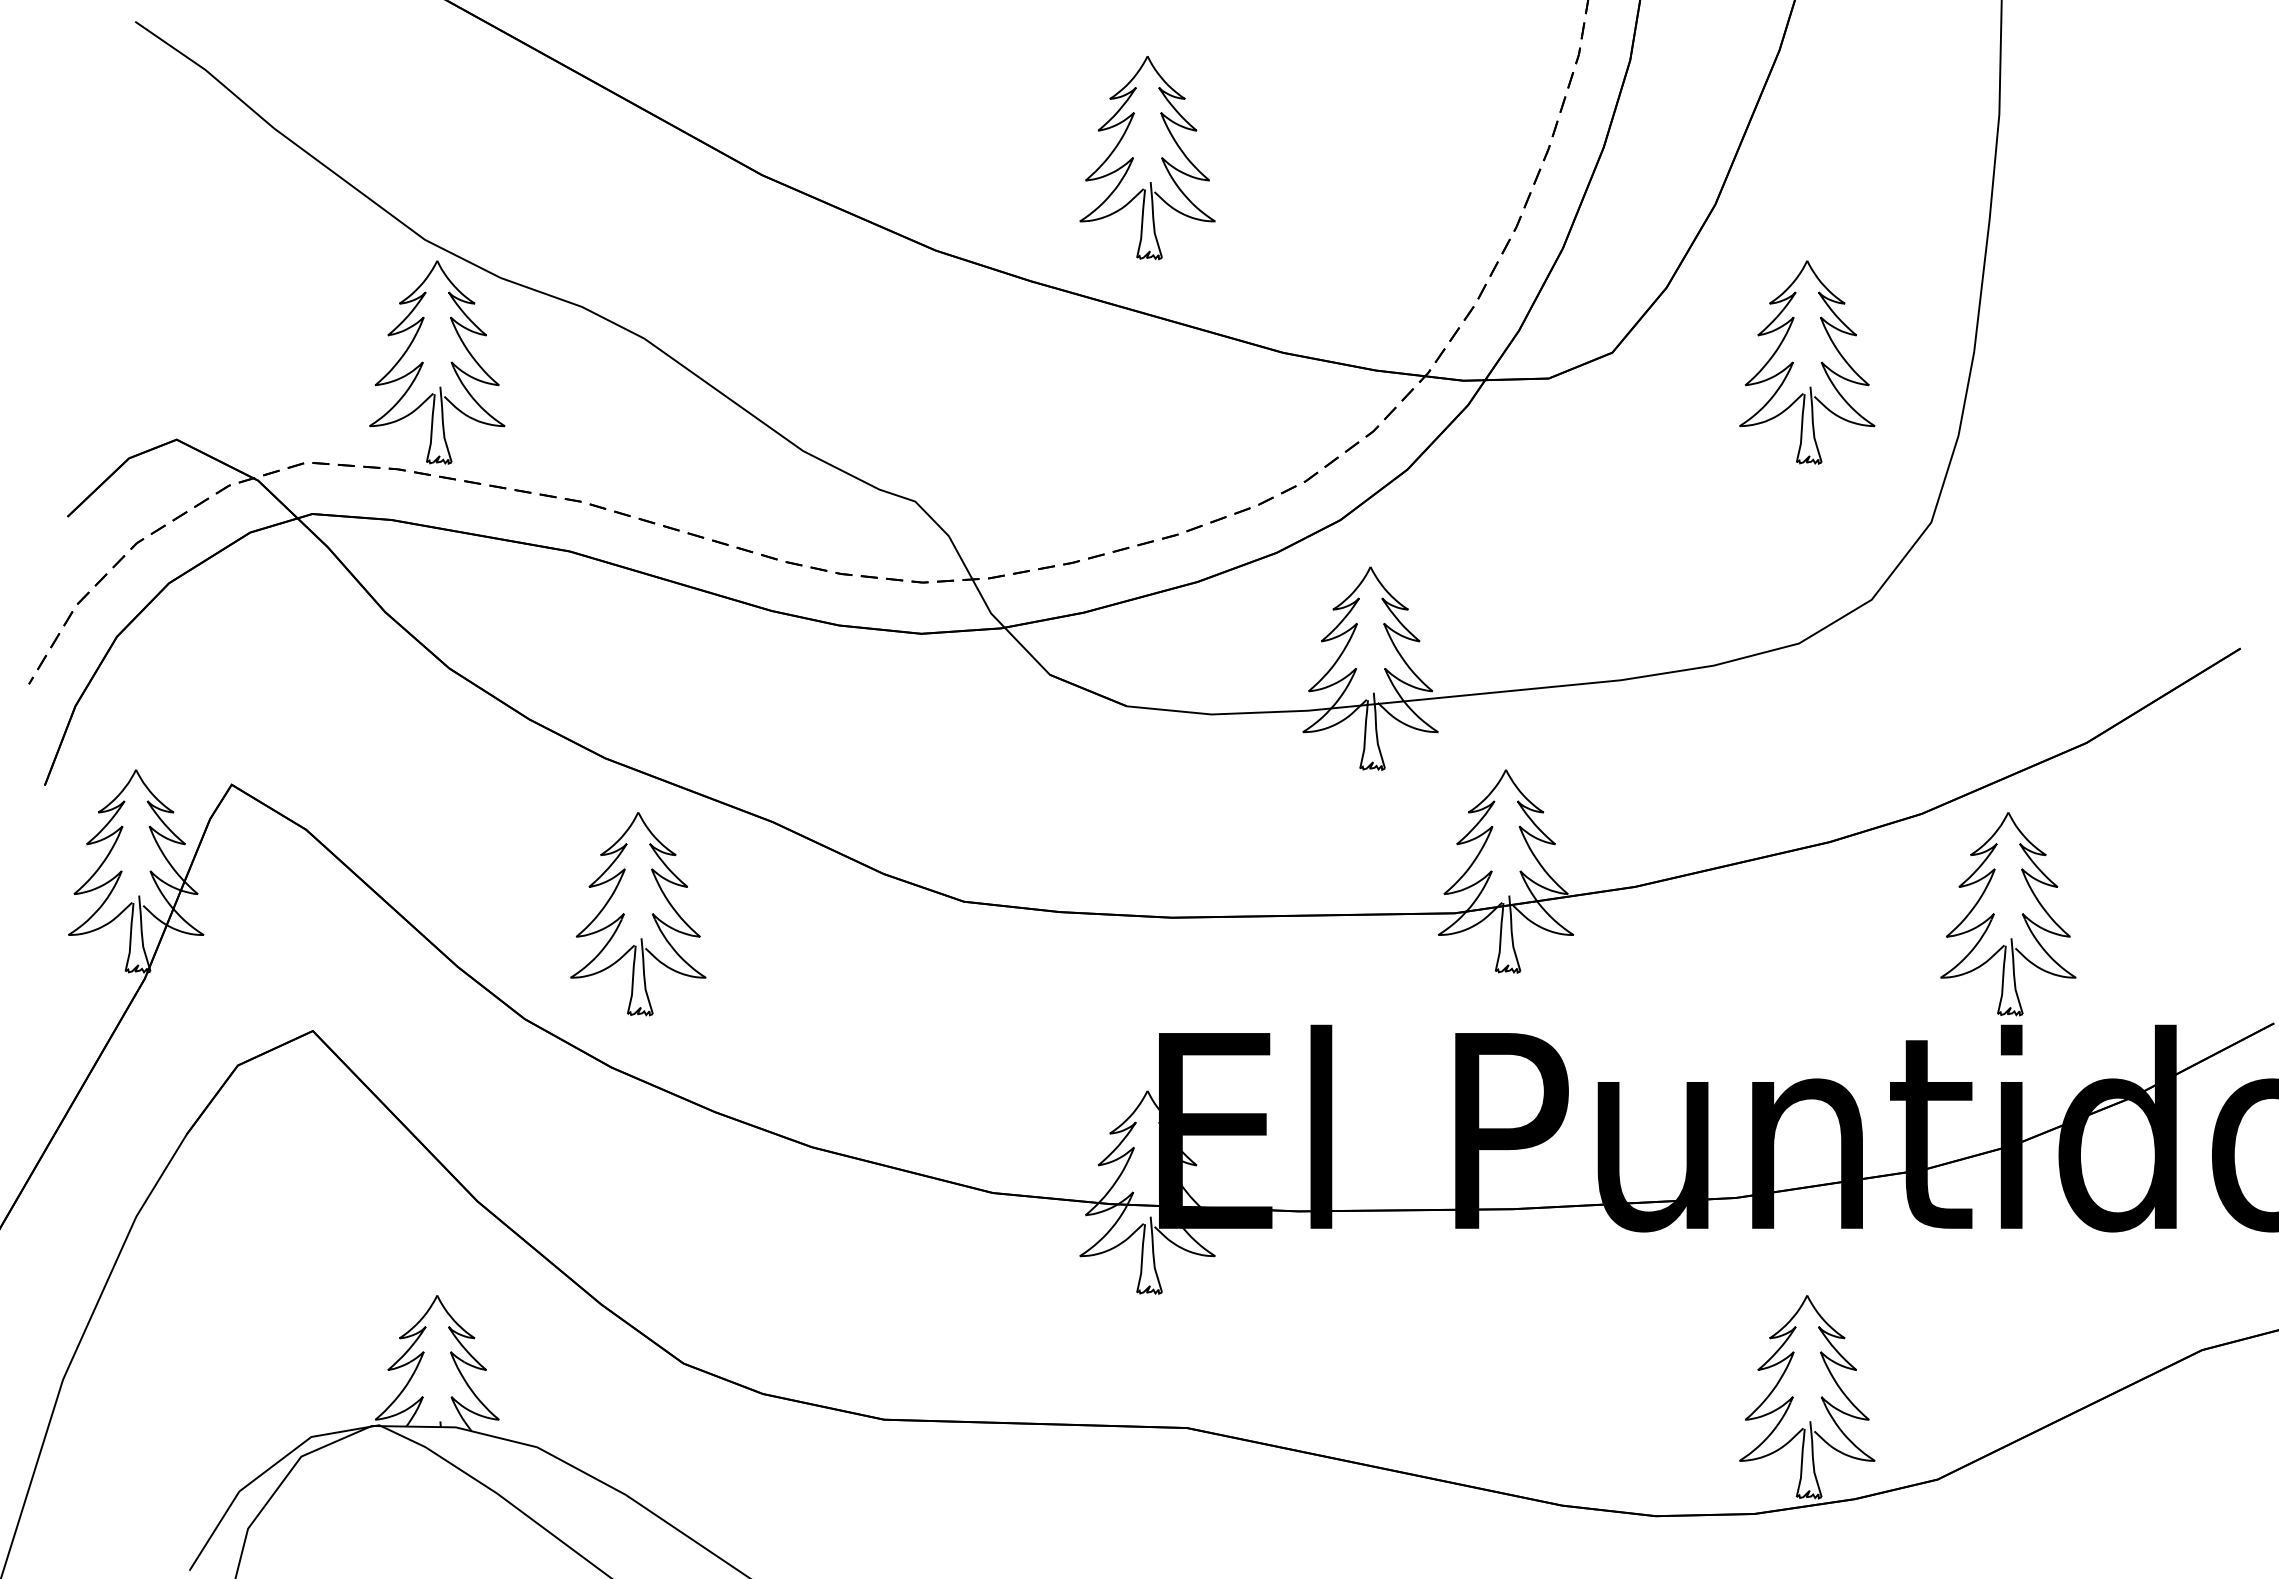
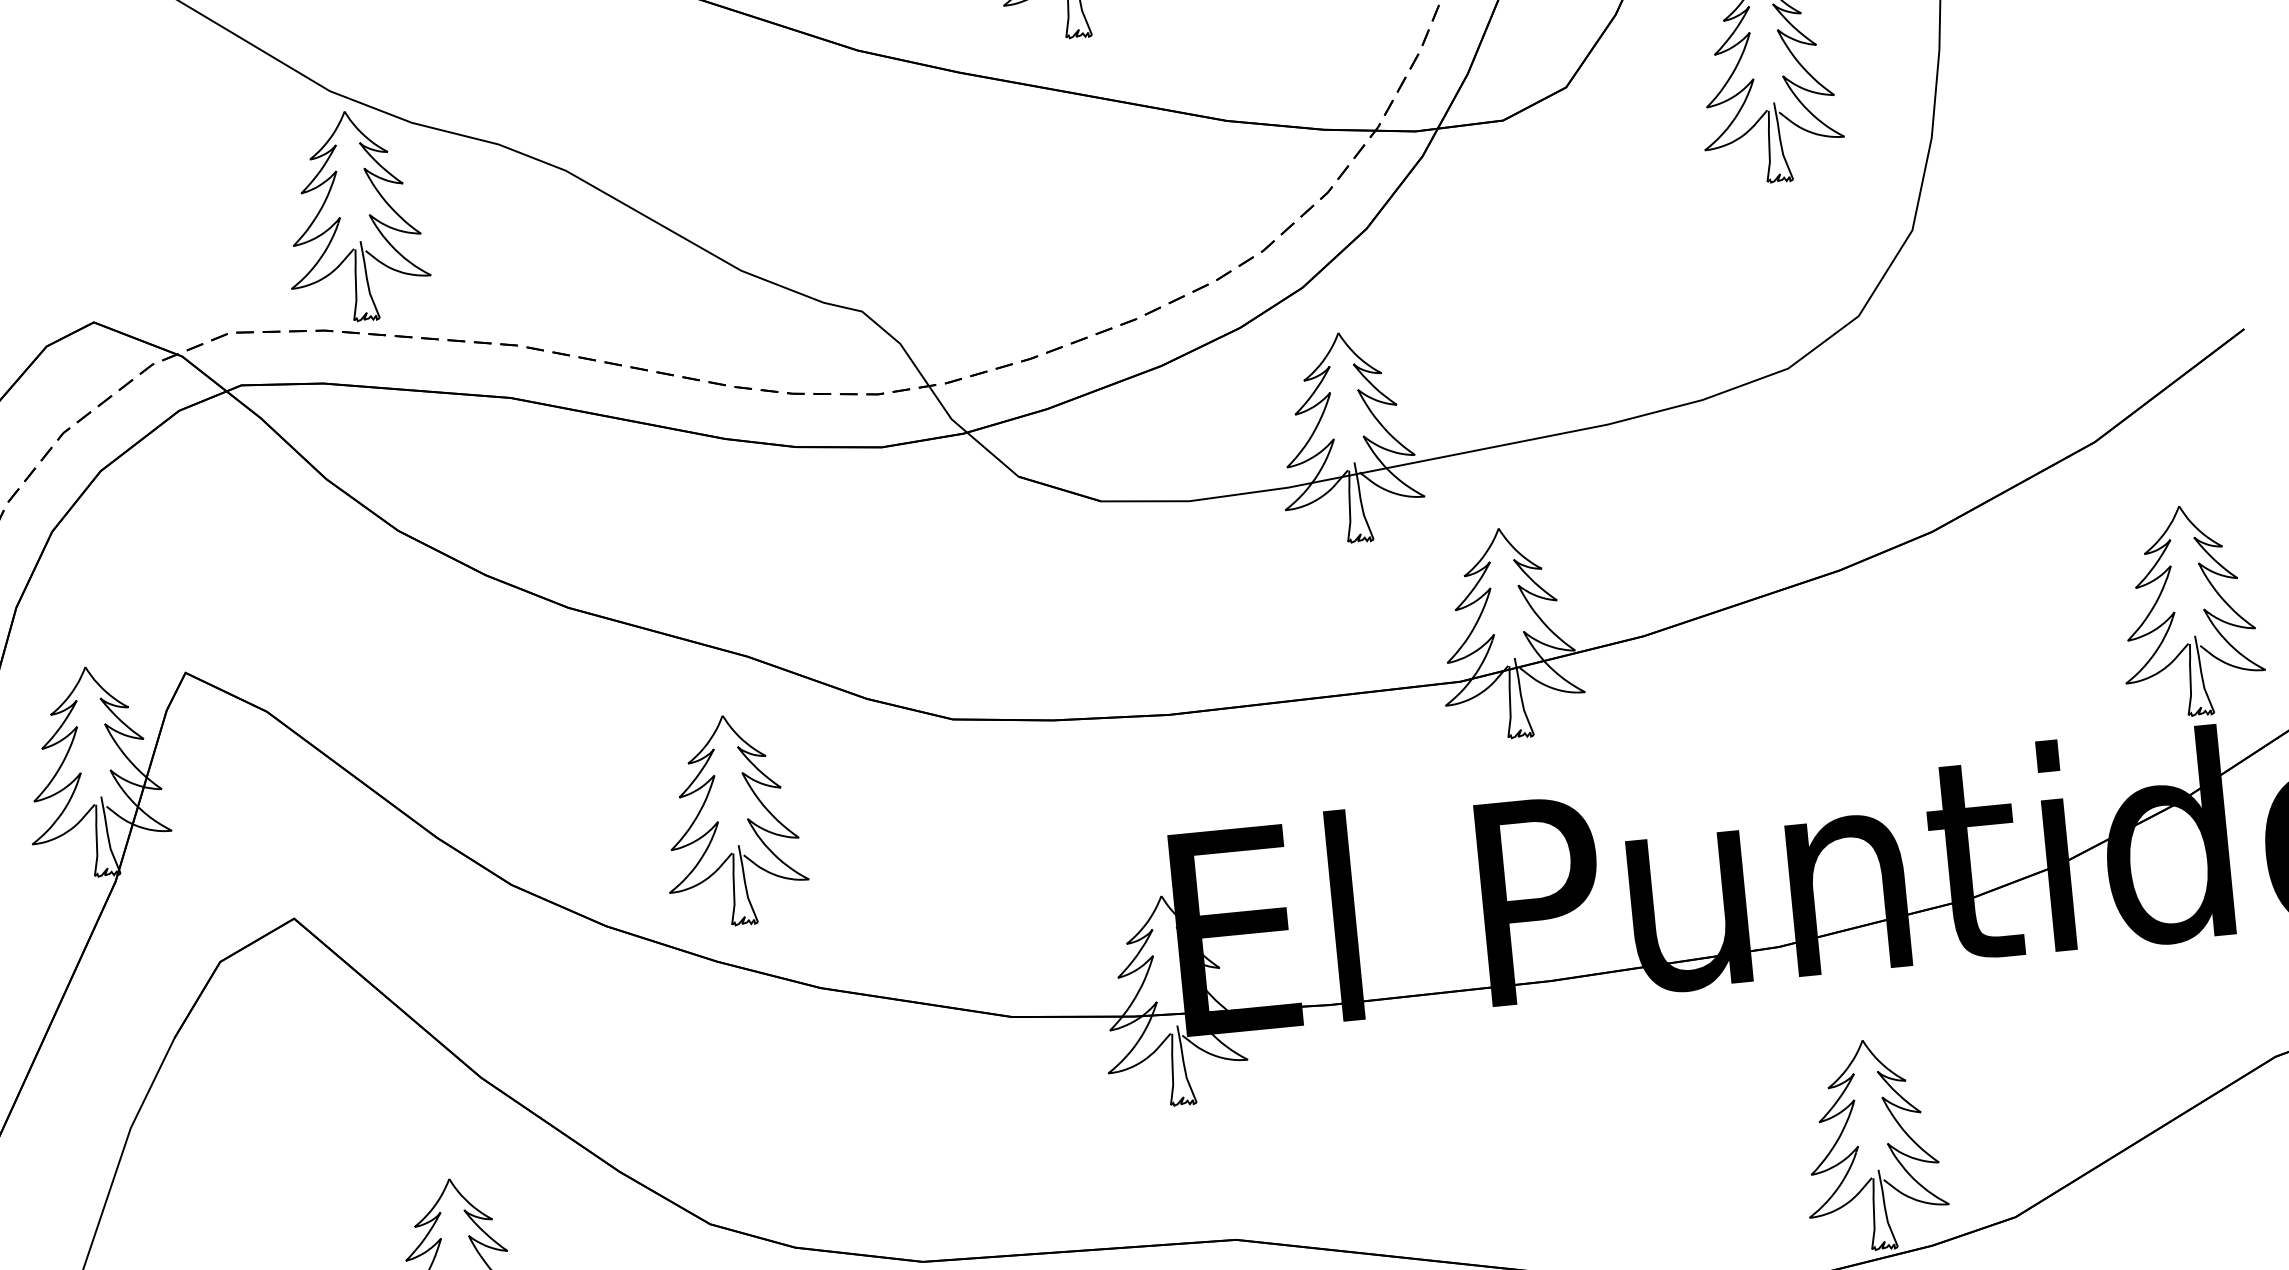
part: (651, 914) -> (746, 819), moved
part: (2021, 914) -> (2202, 610), moved

